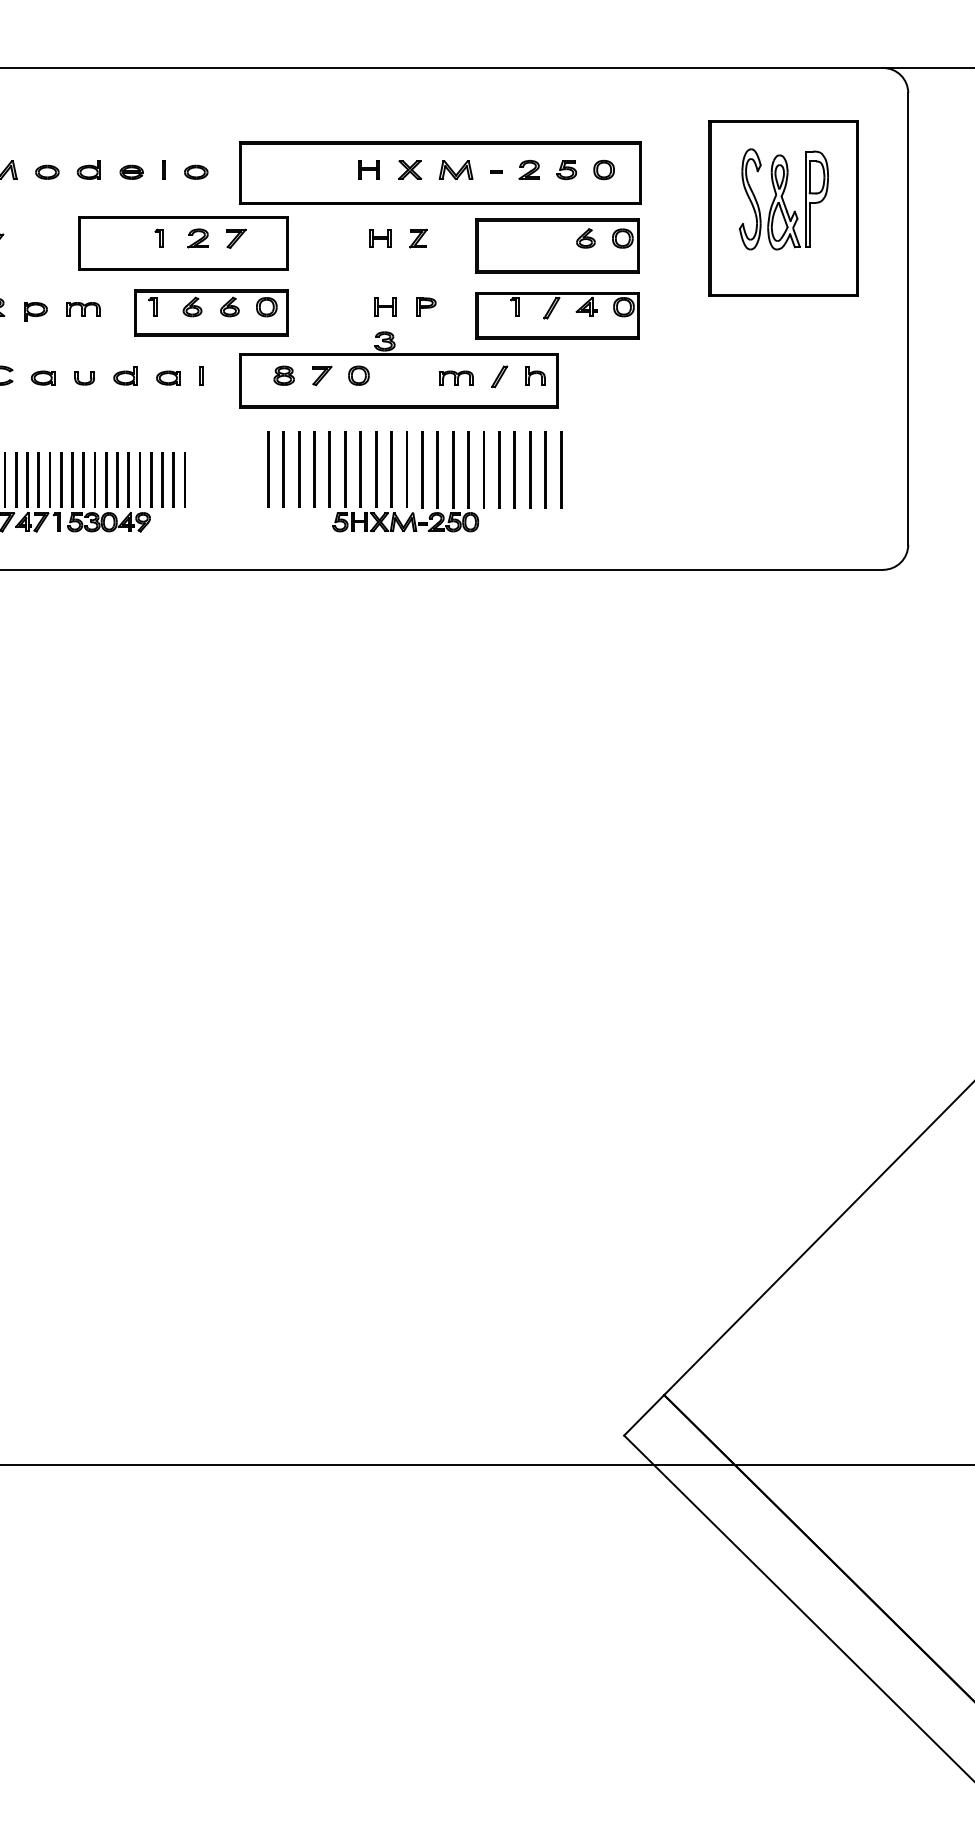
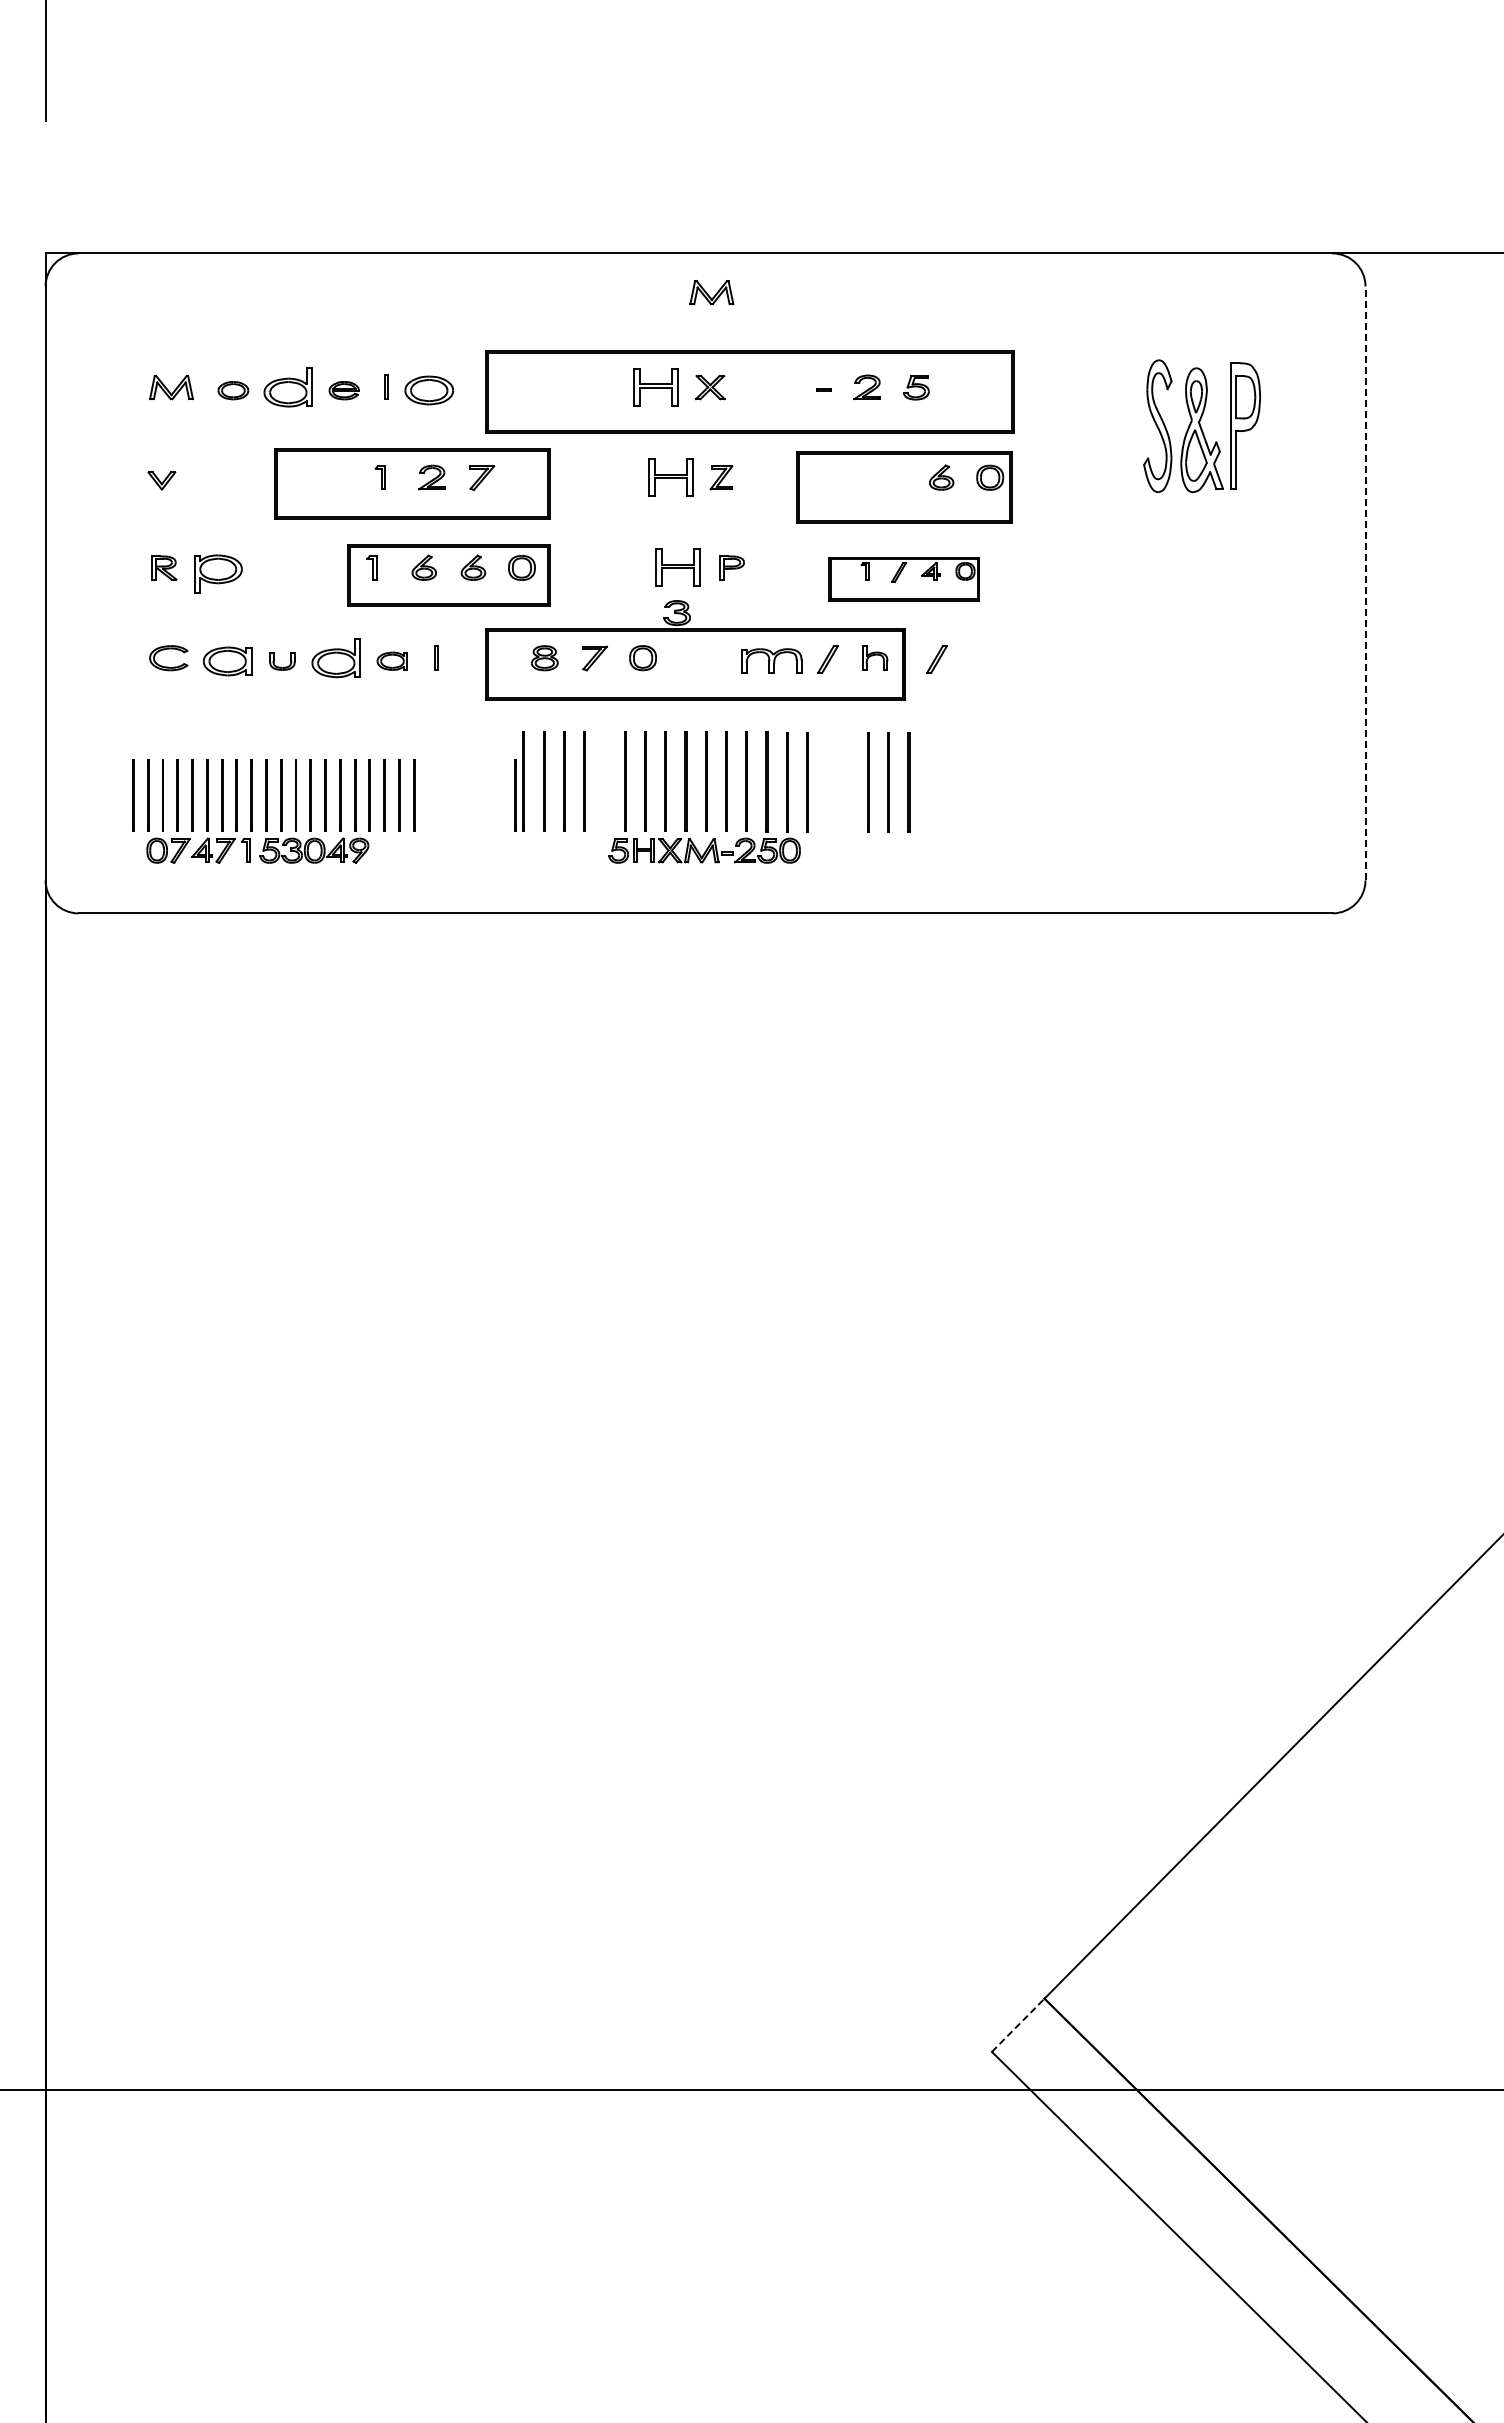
part: (88, 169) -> (287, 387), size x1.6
part: (369, 169) -> (656, 387), size x1.6
part: (455, 169) -> (711, 292), moved
part: (604, 169) -> (965, 387), removed
part: (195, 172) -> (428, 390), size x1.6
part: (783, 208) -> (1201, 438), removed
part: (379, 238) -> (670, 477), size x1.6
part: (385, 306) -> (677, 567), size x1.6
part: (83, 309) -> (281, 570), removed
part: (35, 311) -> (217, 573), size x1.6
part: (557, 315) -> (904, 579), size x0.7
line: (908, 318) -> (1365, 583), solid -> dashed
part: (125, 375) -> (335, 657), size x1.6
part: (582, 376) -> (936, 659), added
part: (42, 377) -> (227, 660), size x1.6
part: (456, 377) -> (771, 660), size x1.4
line: (329, 469) -> (604, 781), removed
line: (499, 470) -> (827, 782), removed
line: (515, 470) -> (848, 782), removed
line: (261, 480) -> (515, 795), added
line: (644, 1414) -> (1018, 2024), solid -> dashed

